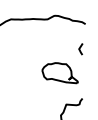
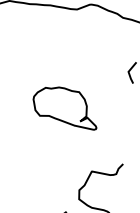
part: (59, 73) -> (64, 107), moved

